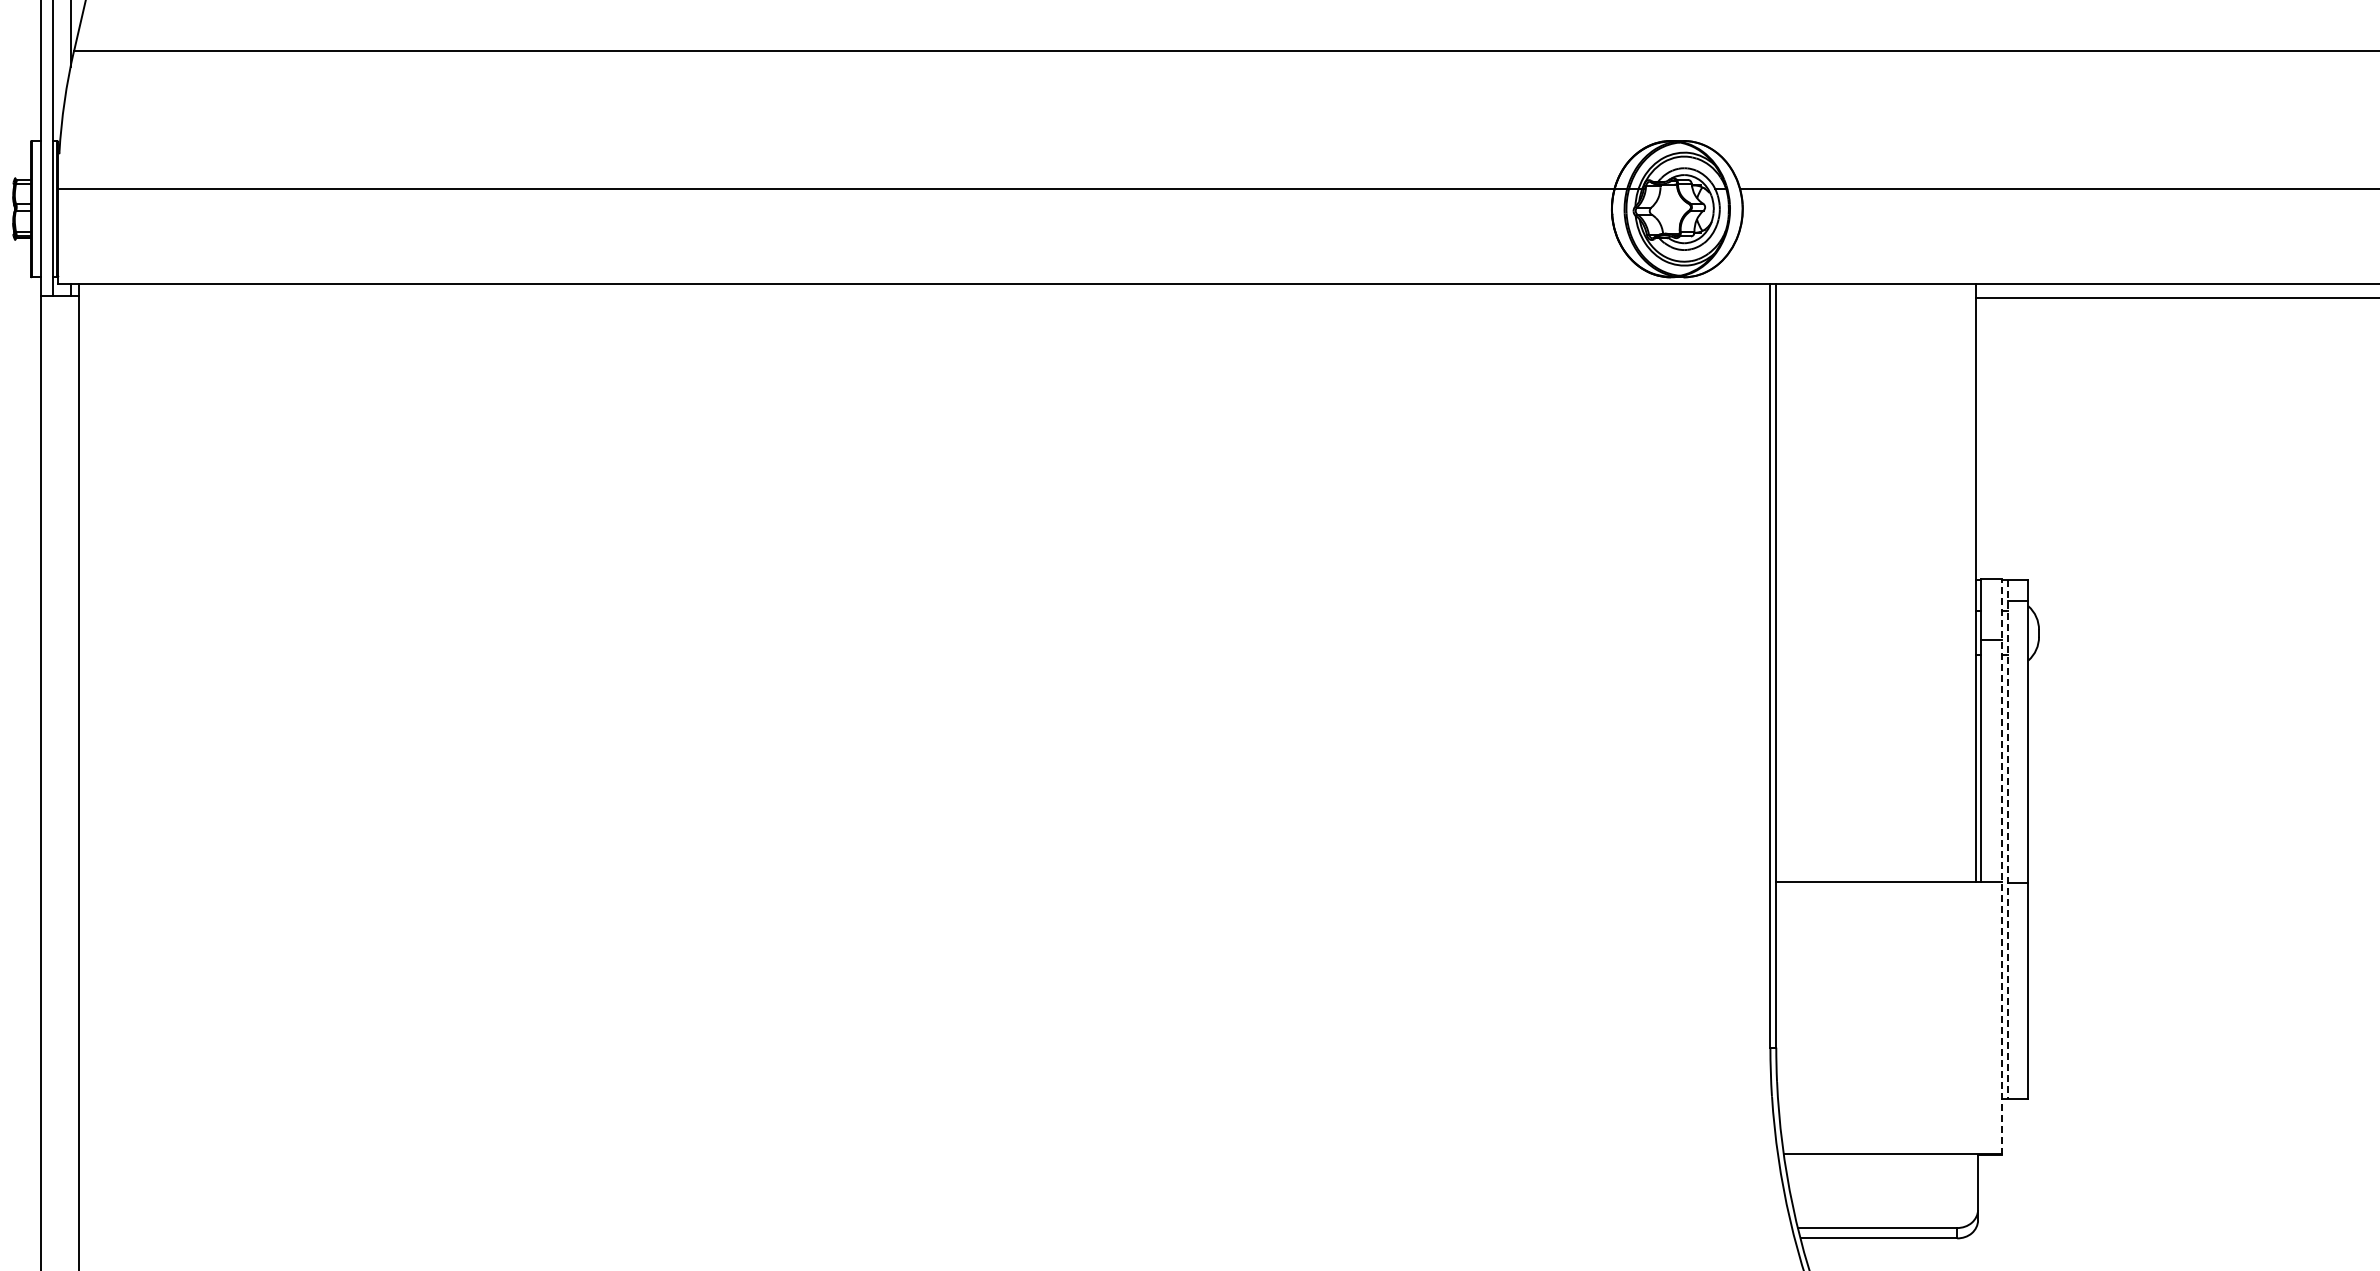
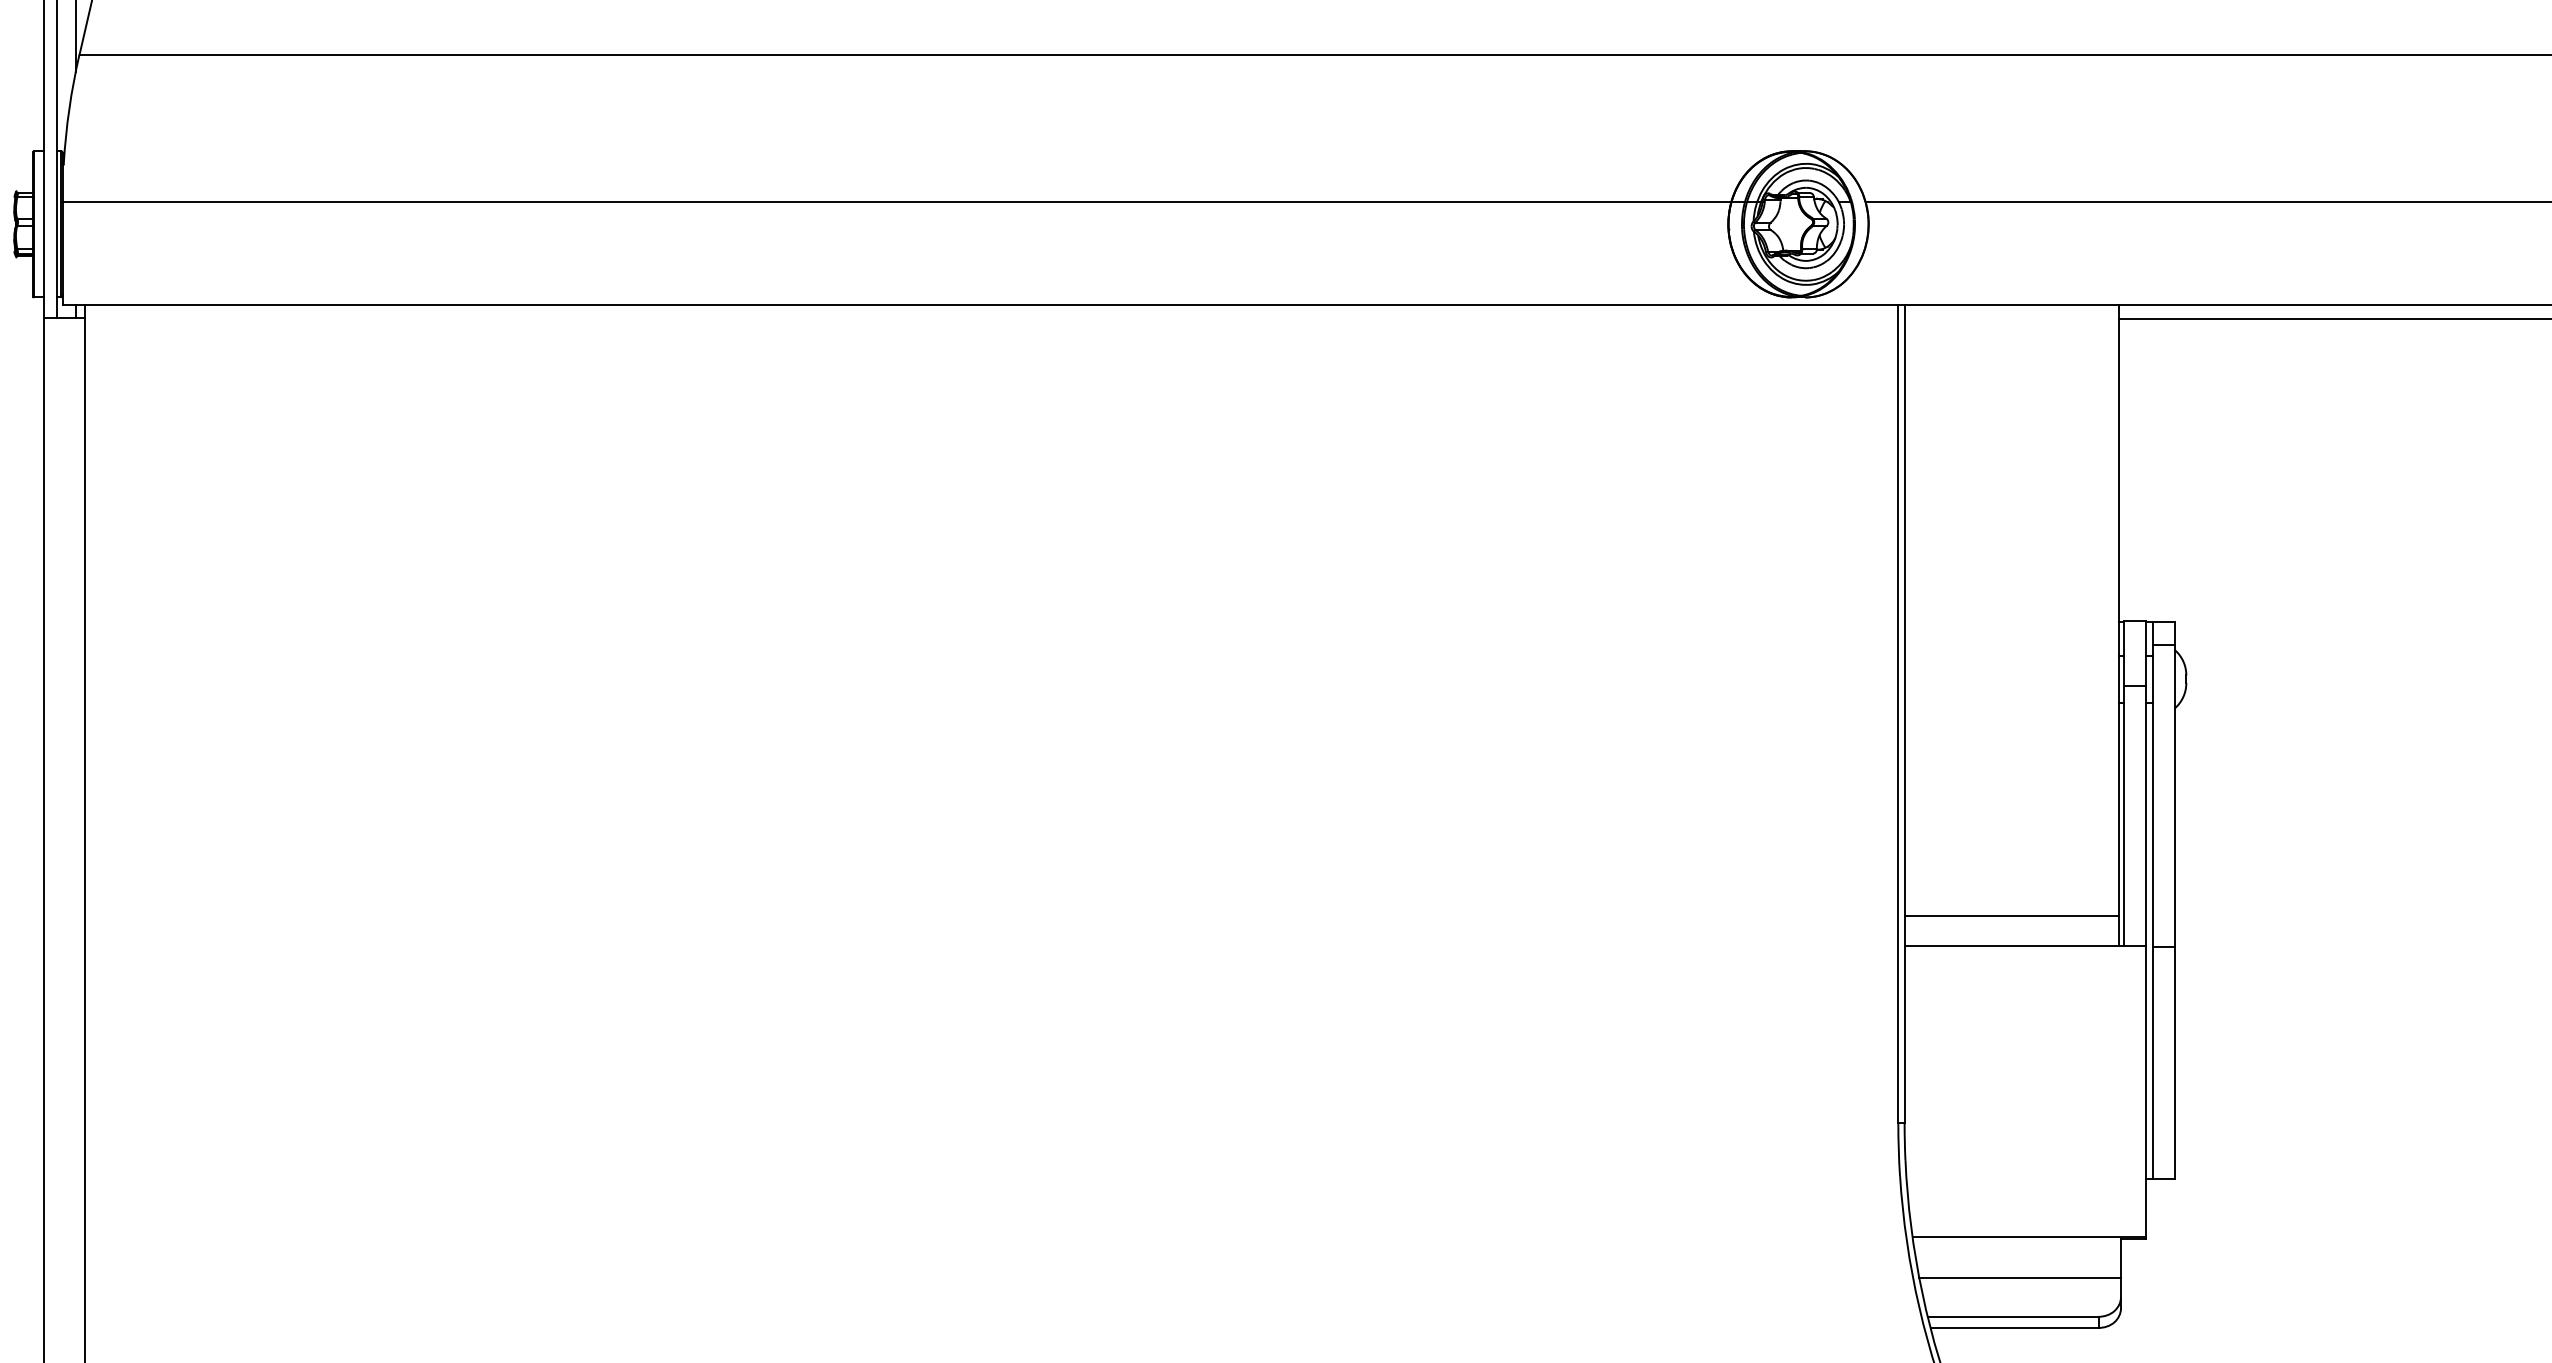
line: (2007, 839) -> (2152, 900), dashed -> solid
line: (1876, 853) -> (2012, 915), added
line: (2001, 867) -> (2146, 930), dashed -> solid
line: (1884, 1191) -> (2020, 1277), added

